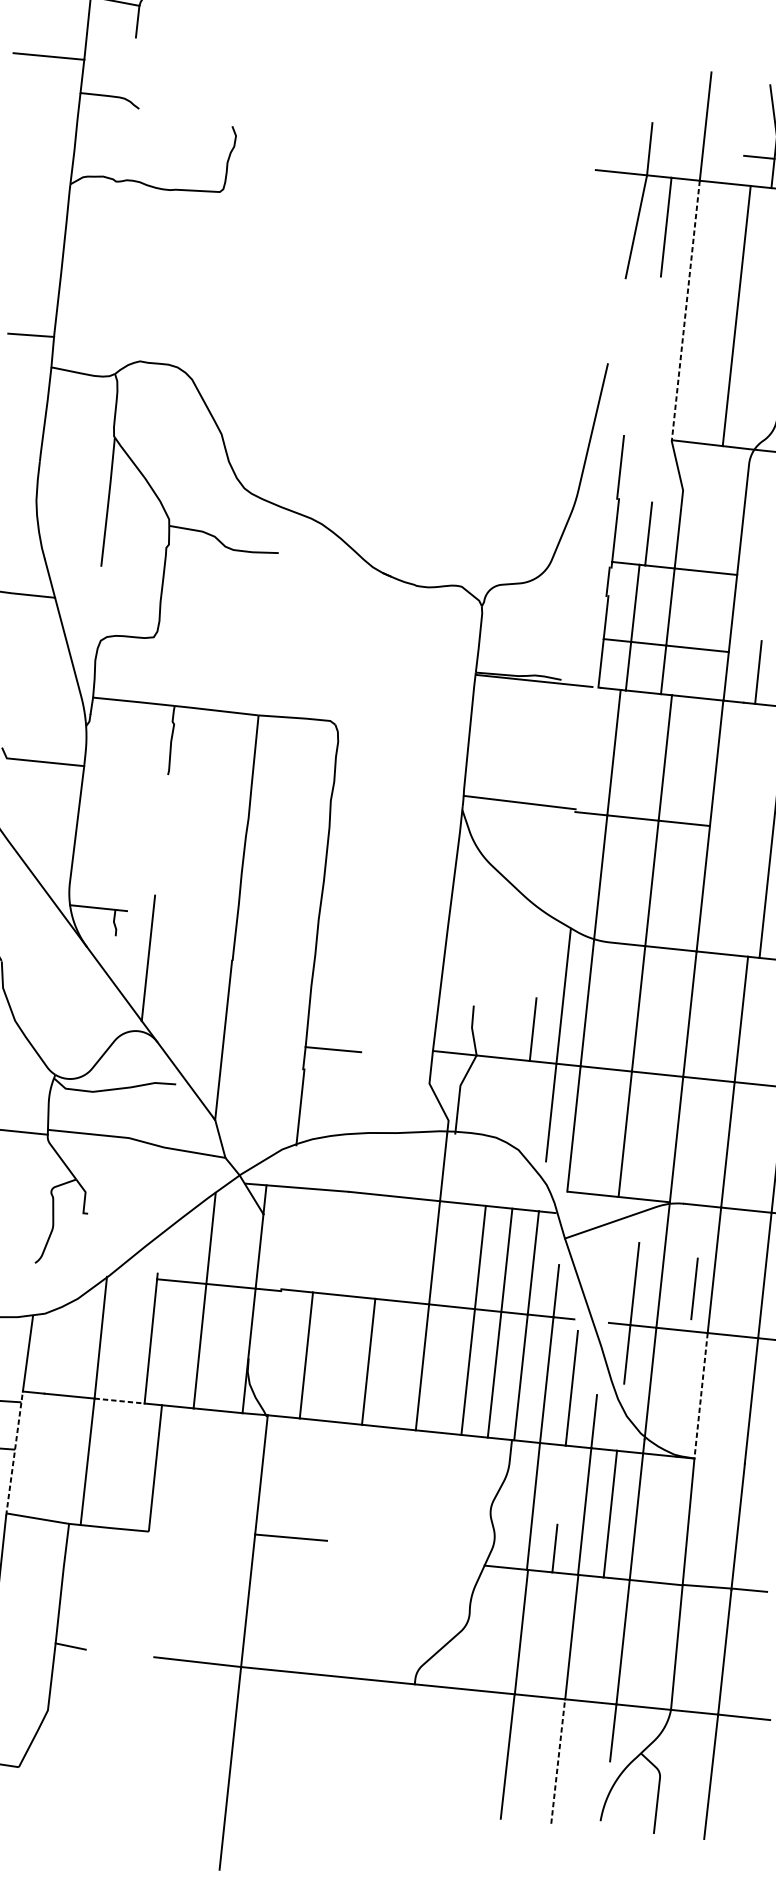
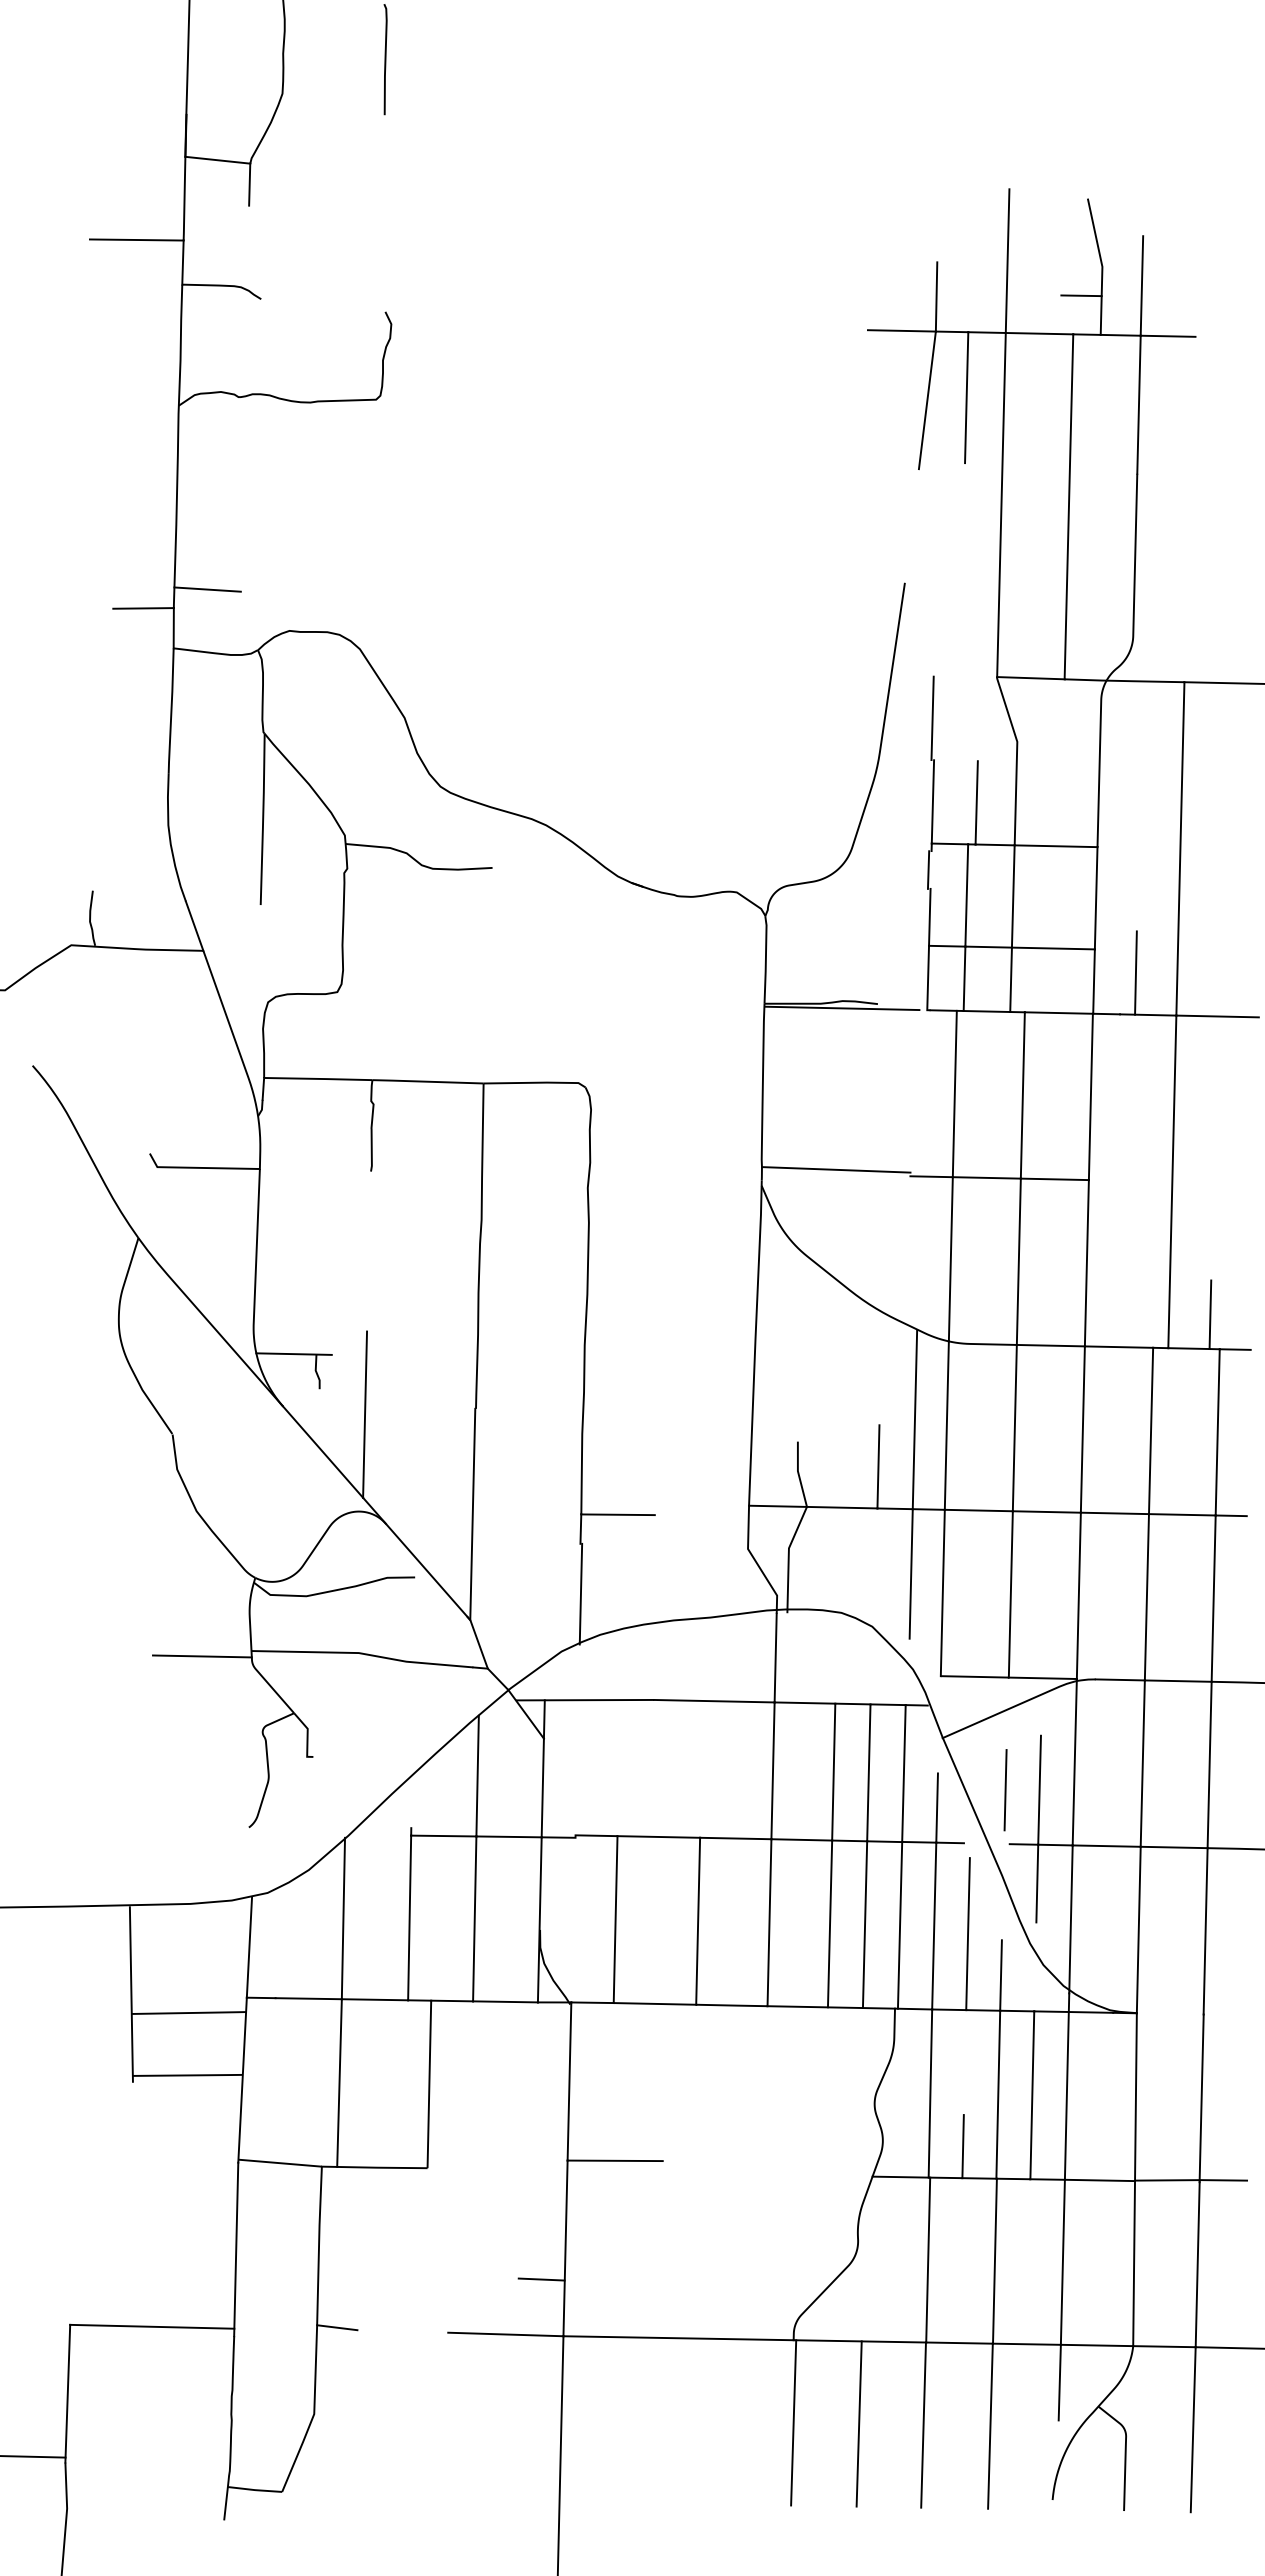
line: (685, 310) -> (1001, 505), dashed -> solid
line: (80, 324) -> (207, 589), added
line: (694, 1289) -> (1005, 1790), moved
line: (700, 1396) -> (1138, 1930), dashed -> solid
line: (120, 1400) -> (375, 1999), dashed -> solid
line: (14, 1453) -> (242, 2080), dashed -> solid
line: (228, 1622) -> (541, 2279), added
line: (409, 1746) -> (793, 2422), added
line: (458, 1751) -> (858, 2423), added
line: (558, 1761) -> (990, 2426), dashed -> solid

